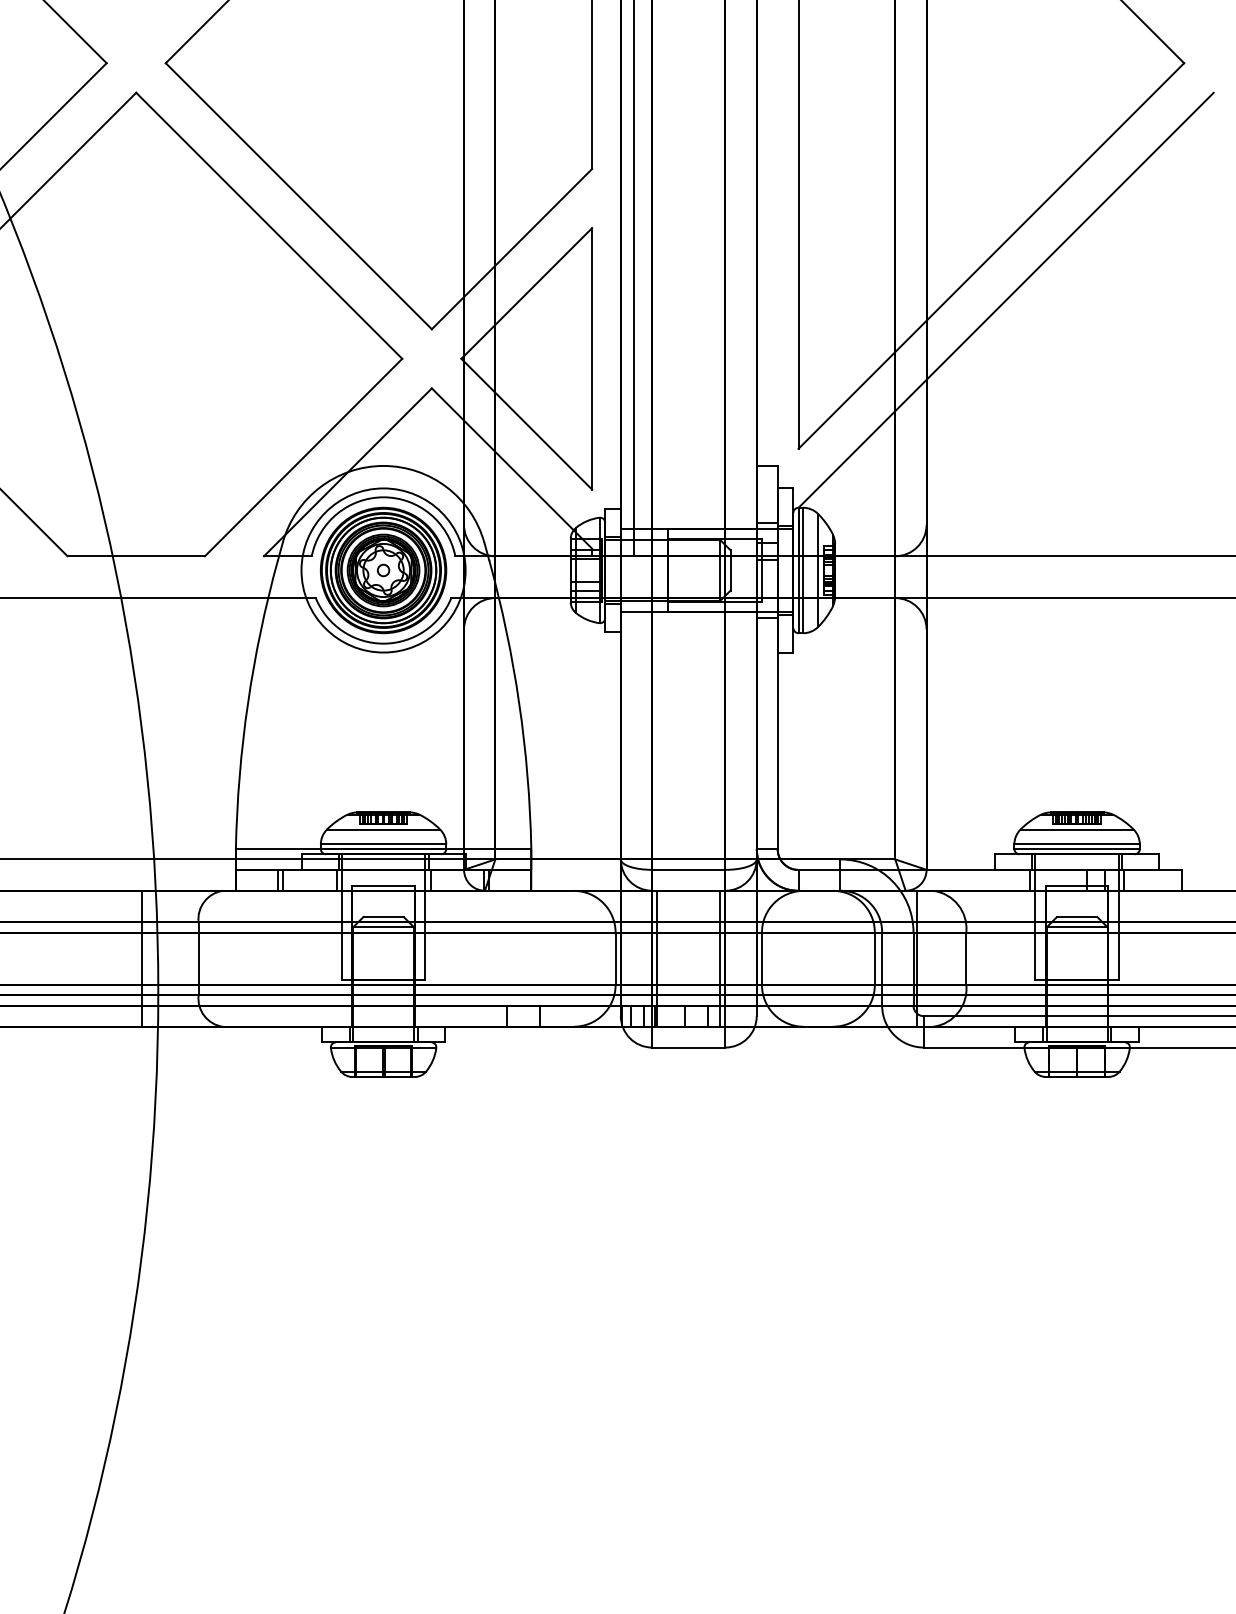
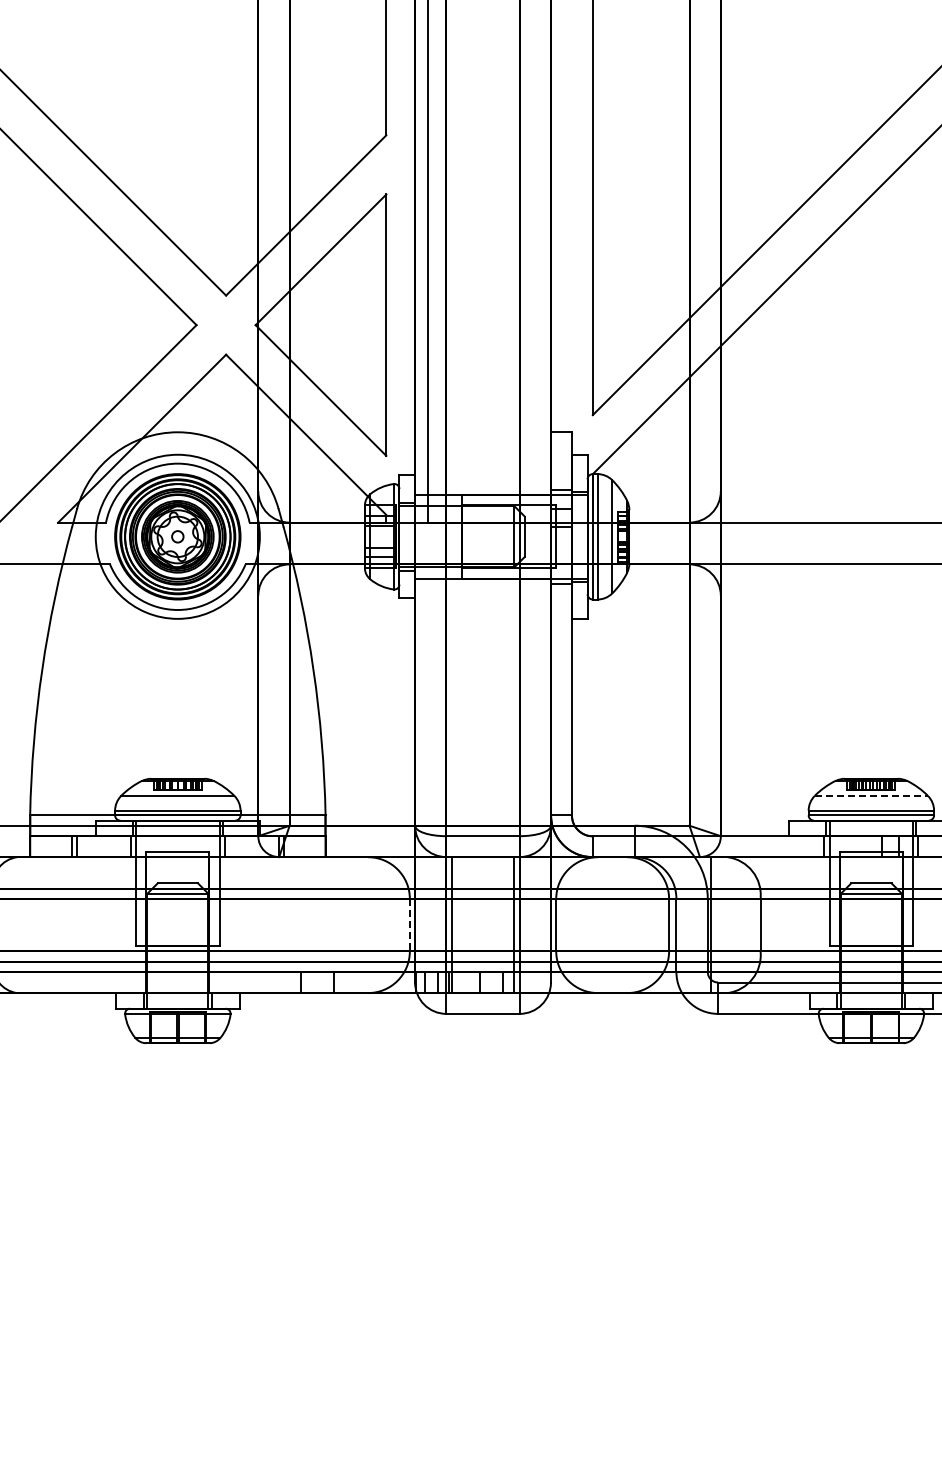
line: (1077, 829) -> (871, 795), solid -> dashed
line: (615, 959) -> (409, 925), solid -> dashed

